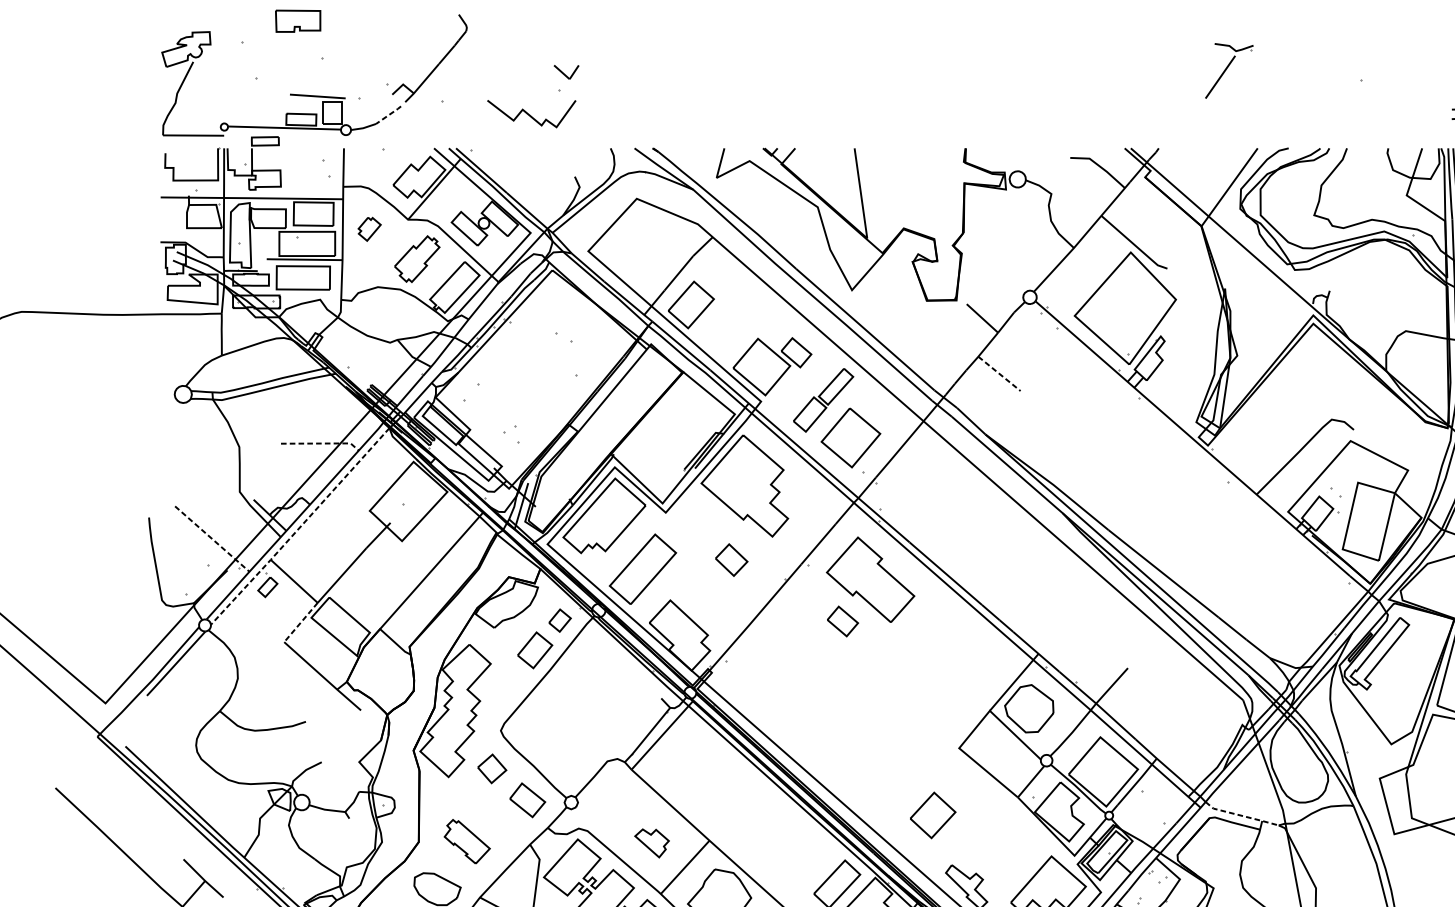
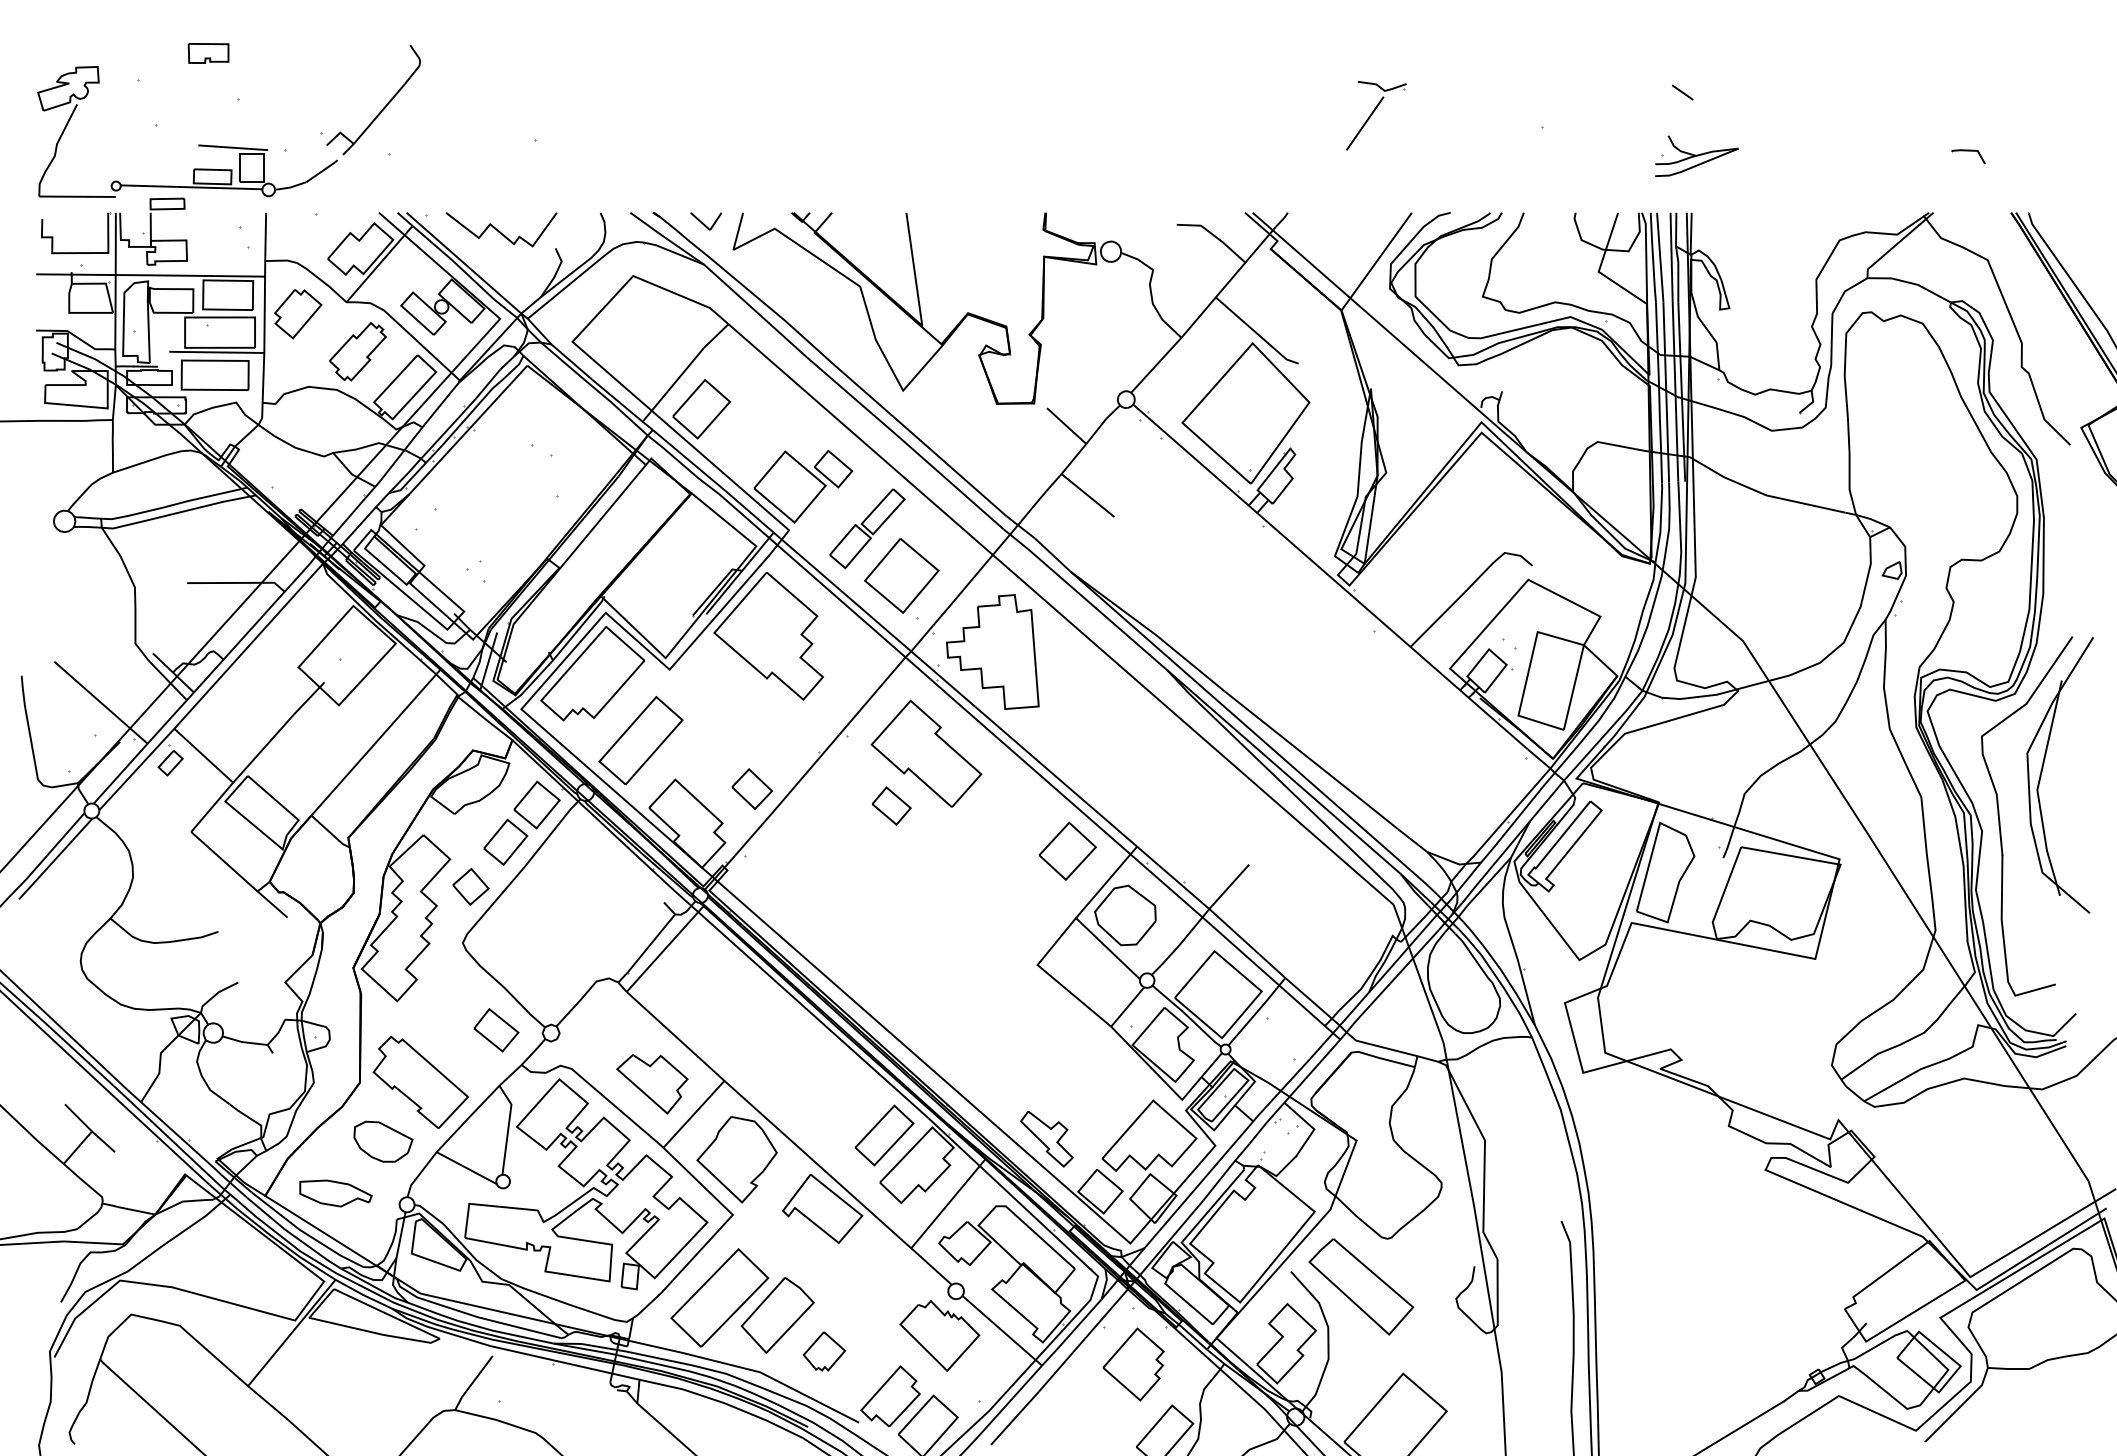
part: (298, 21) -> (208, 53), size x0.71
part: (566, 72) -> (706, 221), moved
curve: (530, 114) -> (499, 230), moved
line: (388, 115) -> (322, 171), dashed -> solid
part: (369, 229) -> (298, 314), size x1.67
line: (999, 373) -> (1088, 495), dashed -> solid
line: (321, 443) -> (238, 582), dashed -> solid
part: (923, 498) -> (992, 651), added
line: (300, 526) -> (211, 687), dashed -> solid
line: (212, 539) -> (101, 703), dashed -> solid
part: (731, 559) -> (752, 788), moved
part: (559, 620) -> (536, 804), size x1.67
line: (300, 622) -> (211, 807), dashed -> solid
part: (491, 768) -> (470, 886), moved
part: (932, 814) -> (1067, 850), moved
line: (1241, 815) -> (1391, 1049), dashed -> solid
part: (467, 841) -> (420, 1081), size x1.67
part: (652, 843) -> (652, 1084), size x1.67

